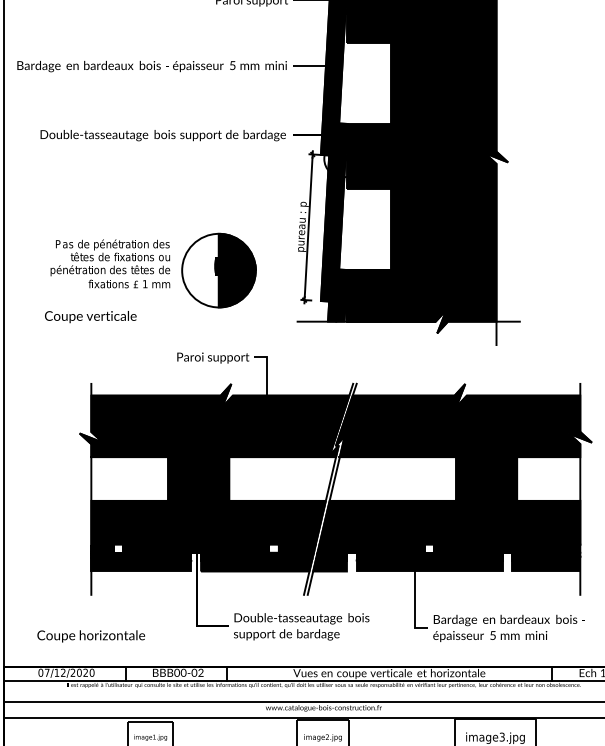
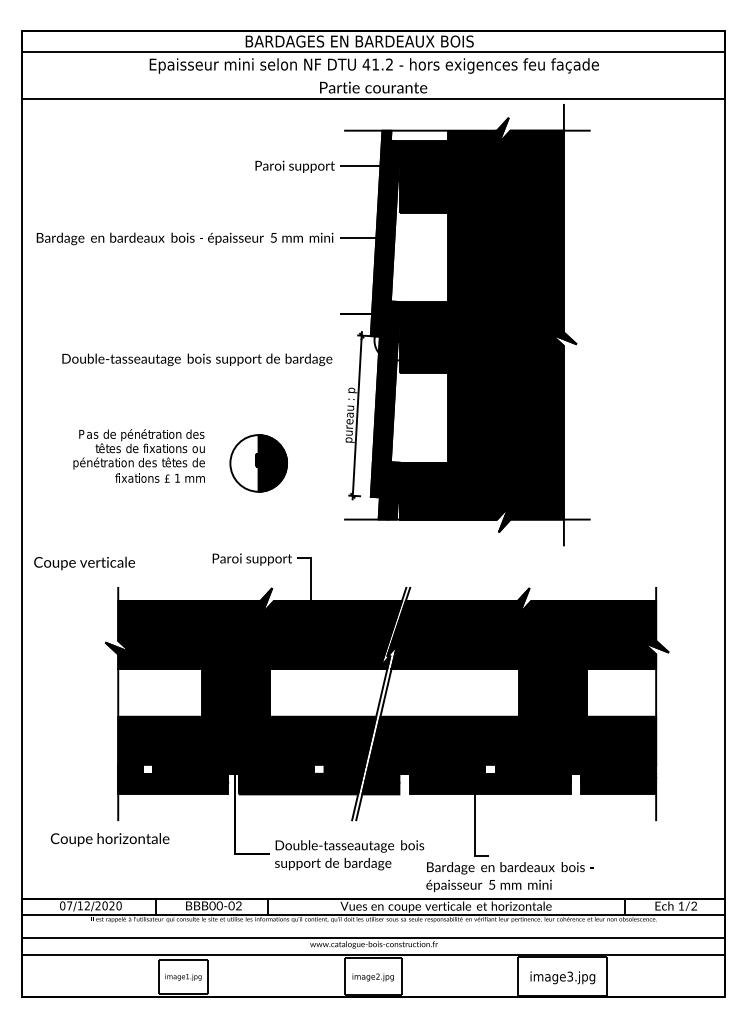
text: (163, 135) -> (197, 359), moved
part: (218, 270) -> (258, 463), size x0.7
text: (90, 317) -> (84, 563), moved
text: (508, 627) -> (509, 876), moved
text: (90, 636) -> (109, 839), moved

